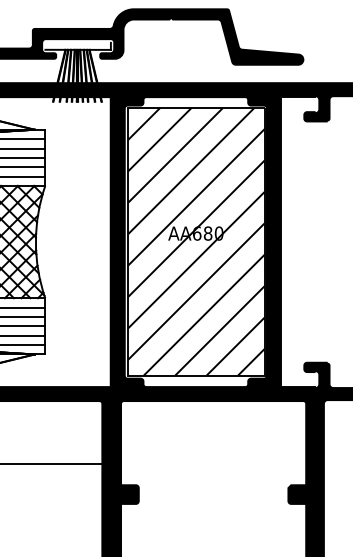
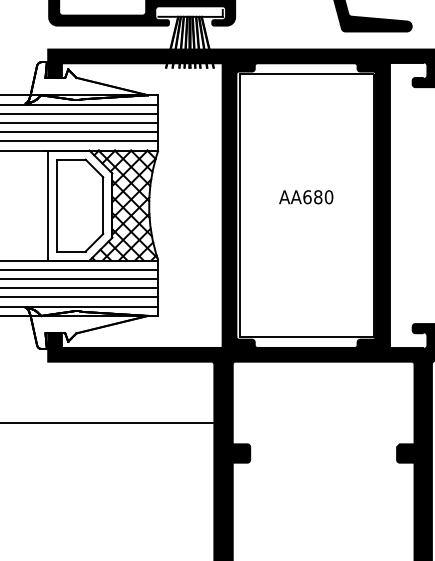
hatch: (196, 241) -> (306, 205), removed

